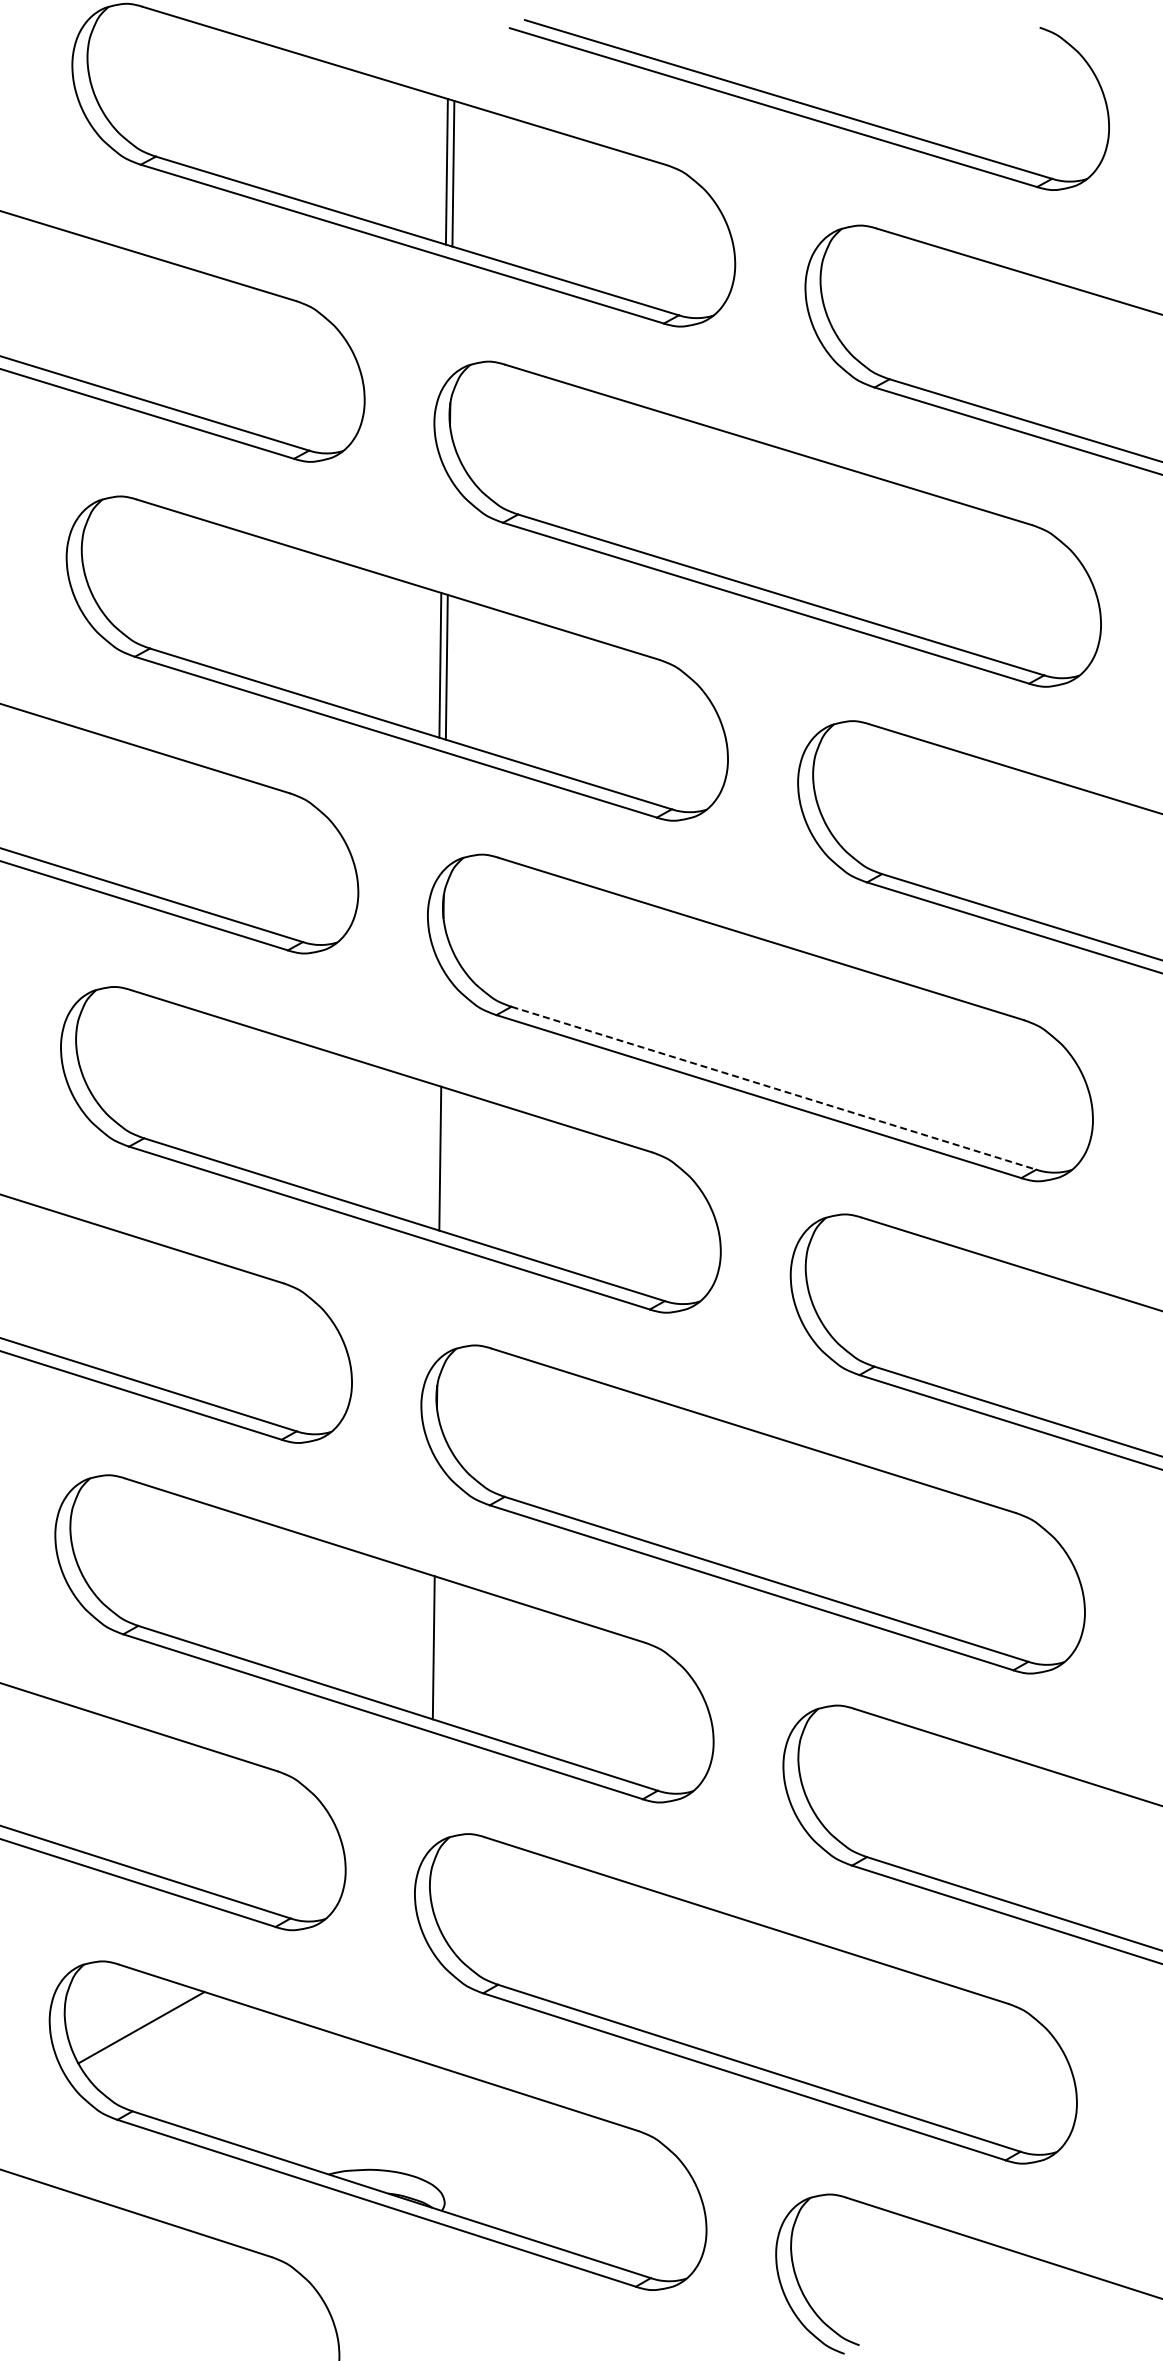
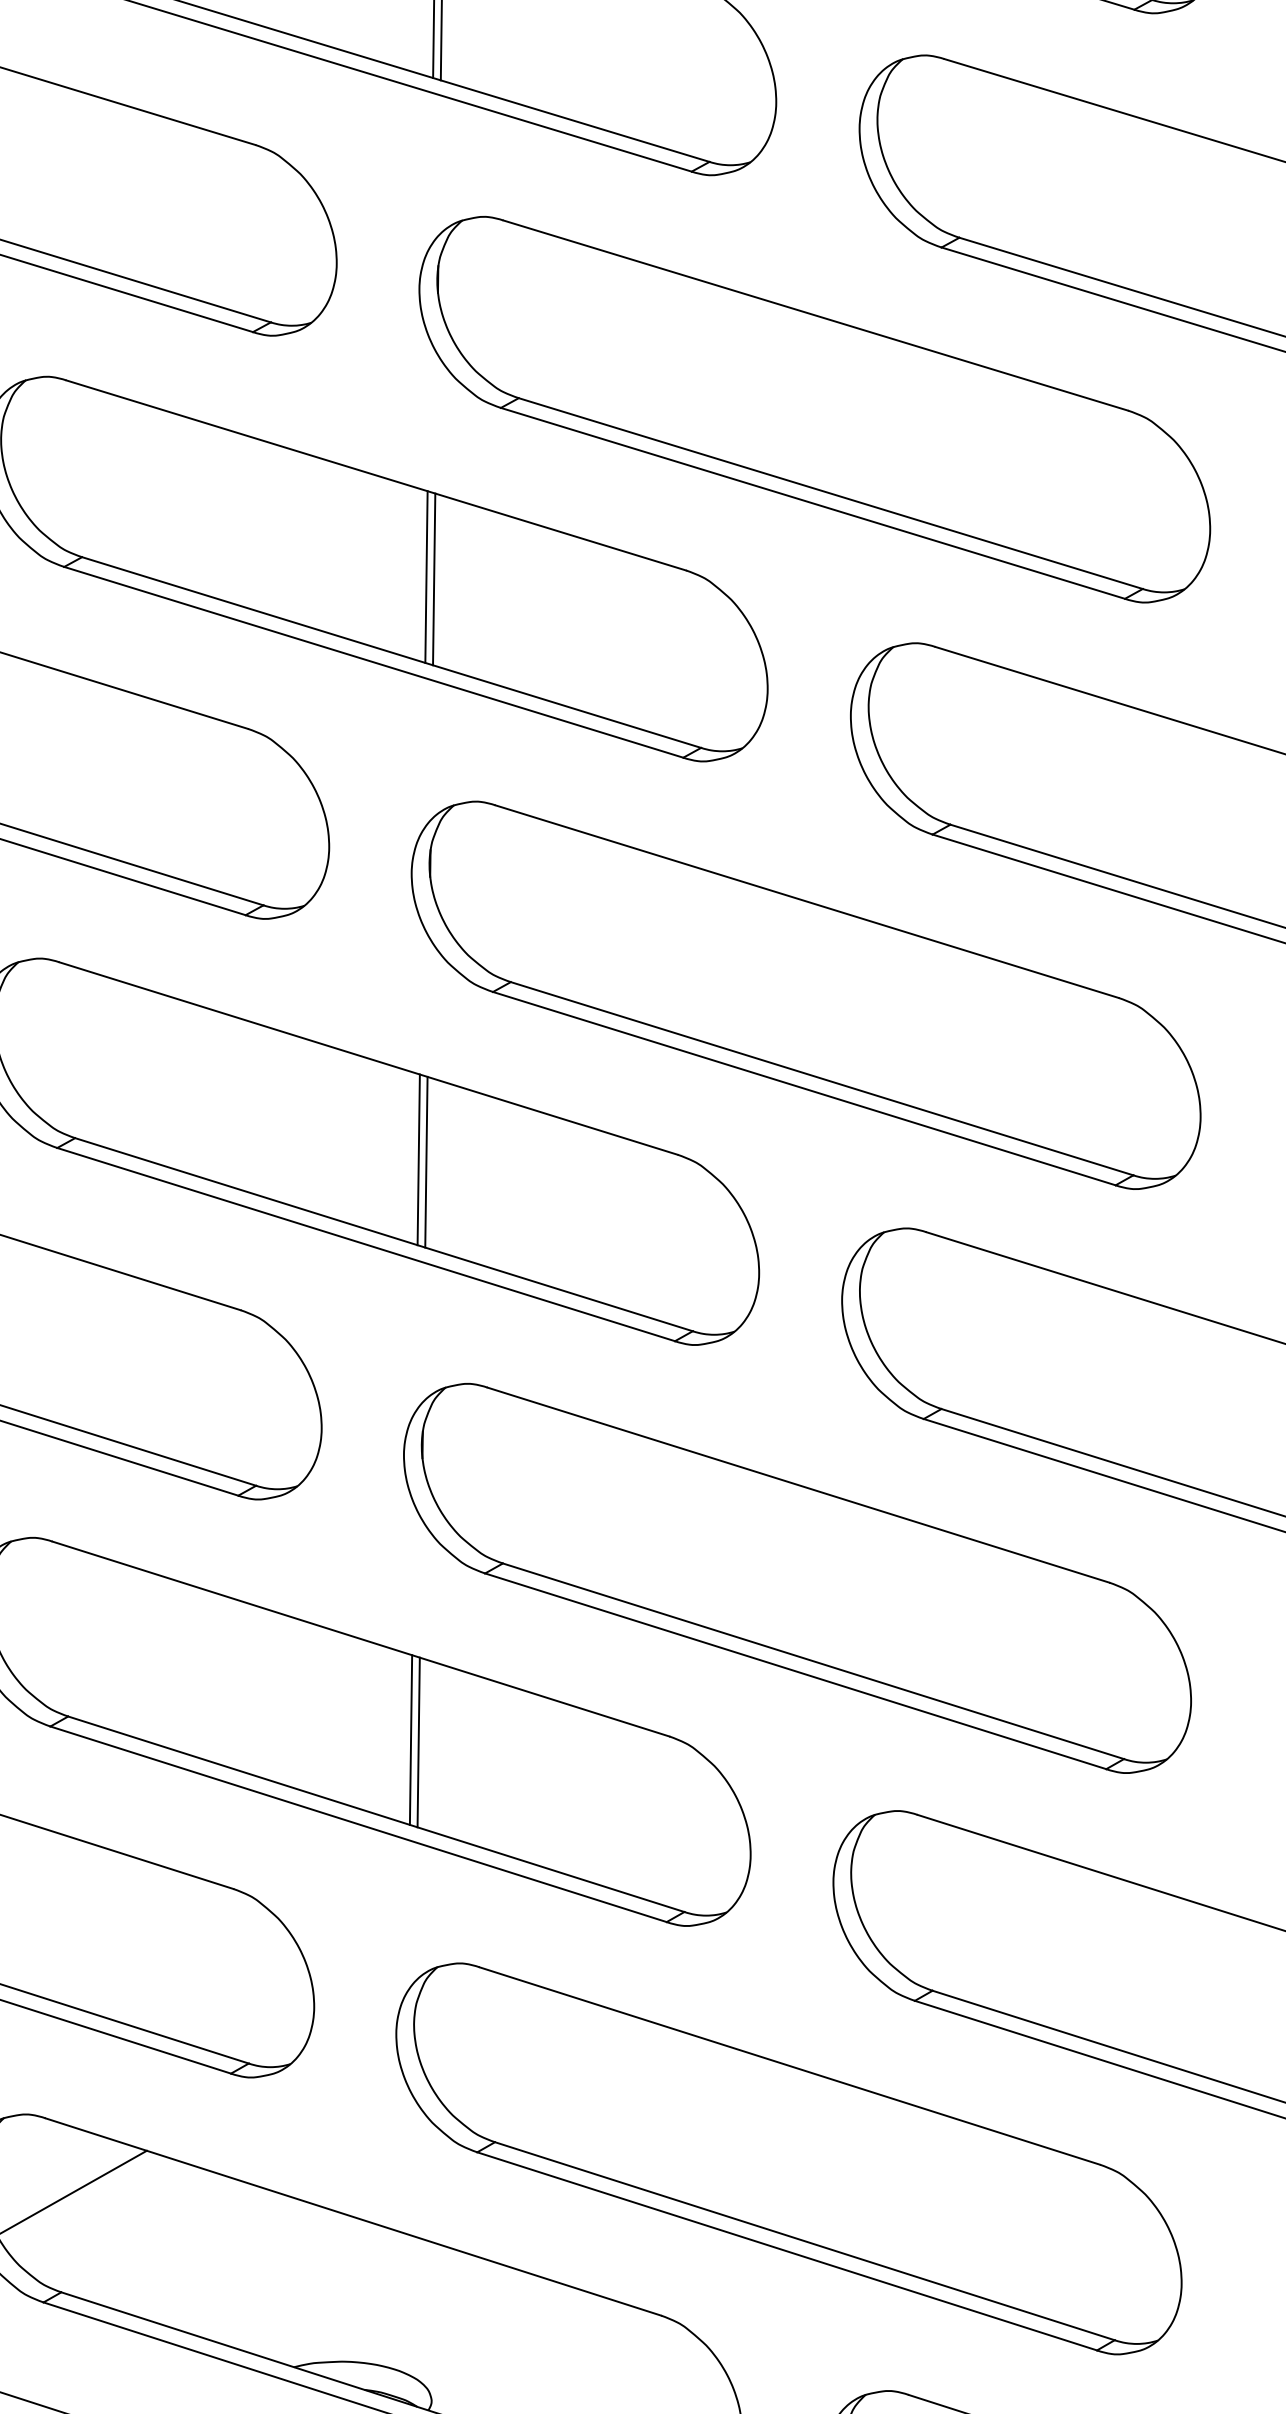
line: (773, 1088) -> (821, 1079), dashed -> solid
line: (433, 1156) -> (418, 1159), added
line: (427, 1645) -> (411, 1739), added

